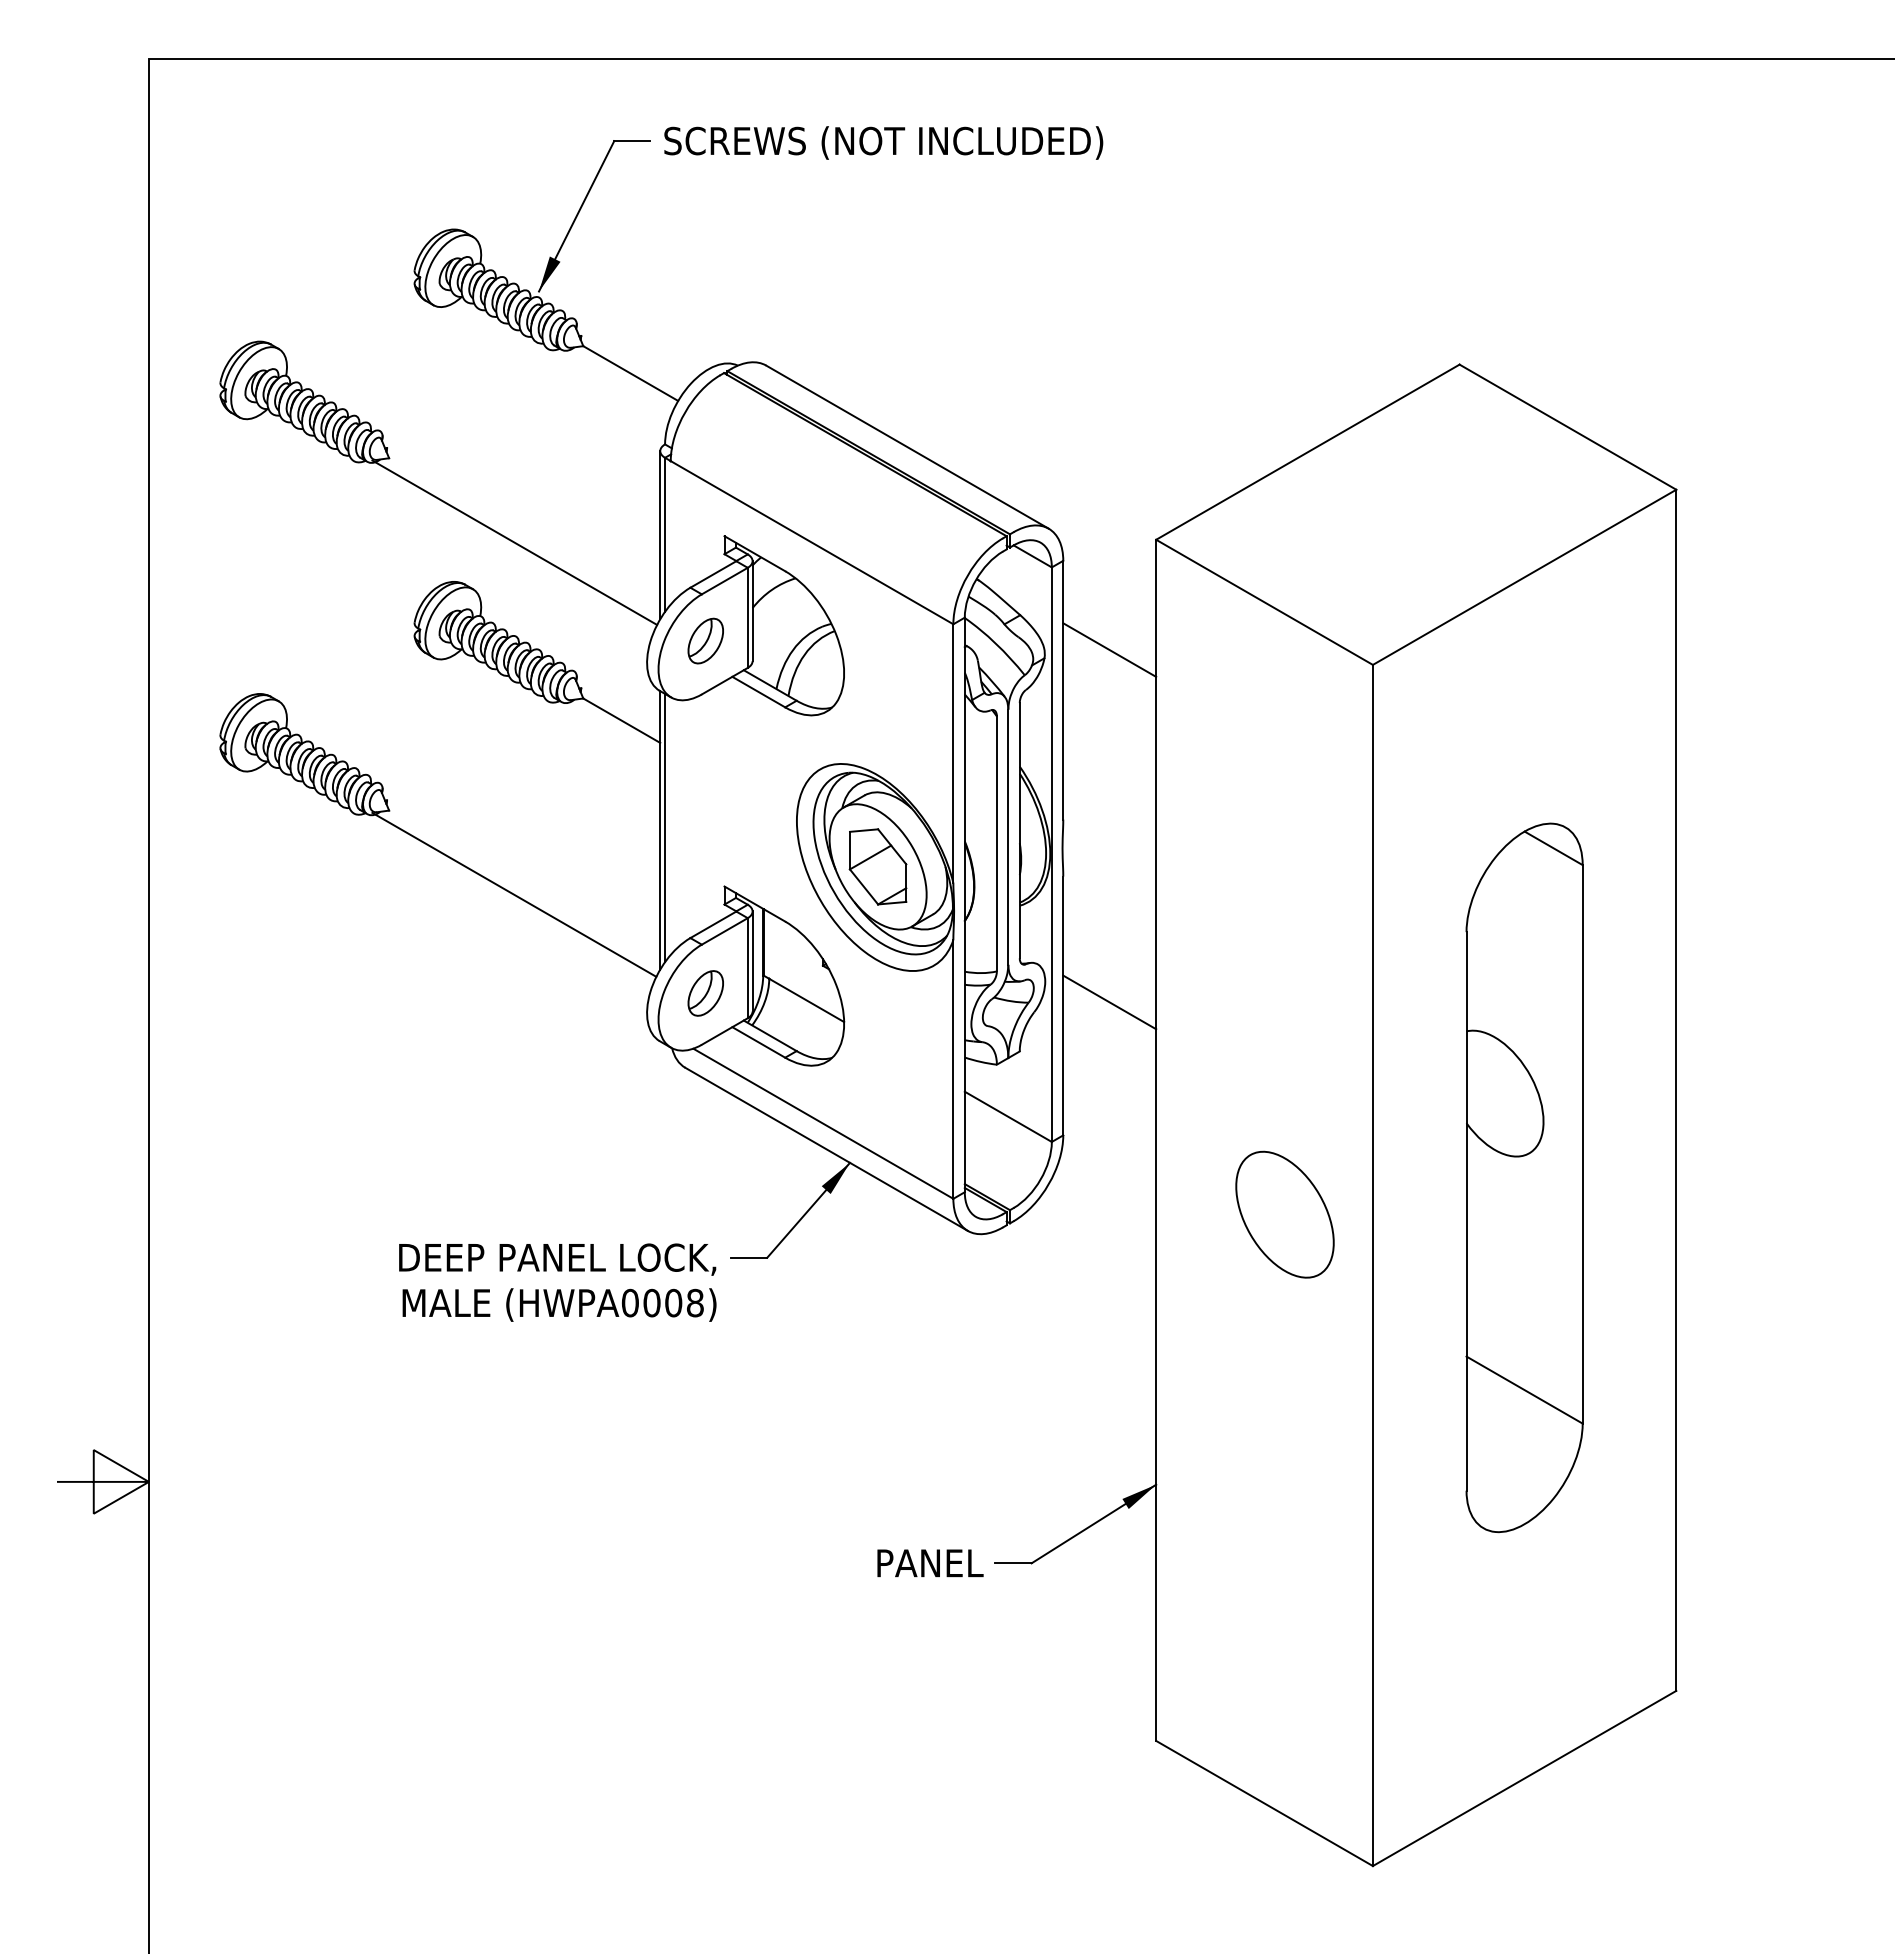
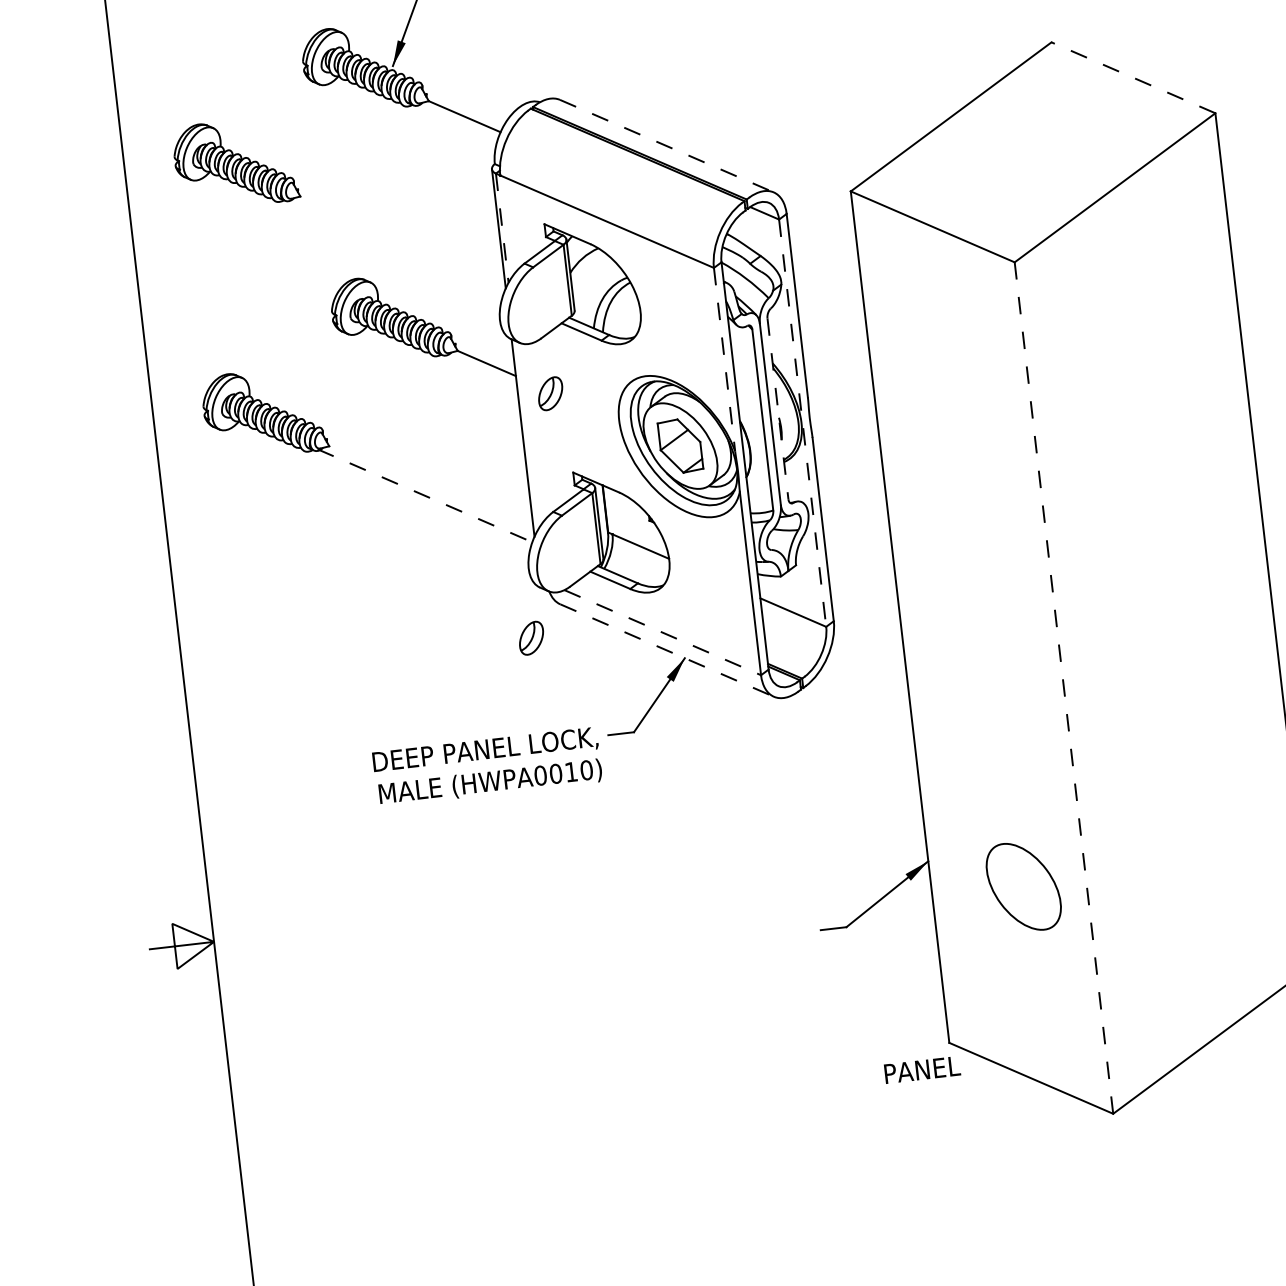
line: (1567, 426) -> (1133, 77), solid -> dashed
line: (907, 447) -> (666, 146), solid -> dashed
line: (665, 534) -> (502, 227), solid -> dashed
line: (514, 542) -> (396, 245), removed
part: (705, 640) -> (550, 393), moved
line: (1109, 649) -> (826, 273), removed
line: (953, 754) -> (724, 360), solid -> dashed
line: (665, 827) -> (526, 435), removed
line: (1019, 830) -> (777, 408), solid -> dashed
line: (1051, 855) -> (802, 423), solid -> dashed
line: (514, 894) -> (425, 495), solid -> dashed
part: (705, 993) -> (531, 638), moved
line: (1109, 1002) -> (855, 523), removed
line: (823, 1124) -> (662, 633), solid -> dashed
line: (827, 1149) -> (667, 650), solid -> dashed
part: (1524, 1177) -> (1164, 613), removed
part: (1284, 1214) -> (1023, 886), moved
line: (1372, 1265) -> (1063, 688), solid -> dashed
text: (684, 1302) -> (578, 770), (HWPA0008) -> (HWPA0010)
text: (930, 1563) -> (922, 1070), moved

